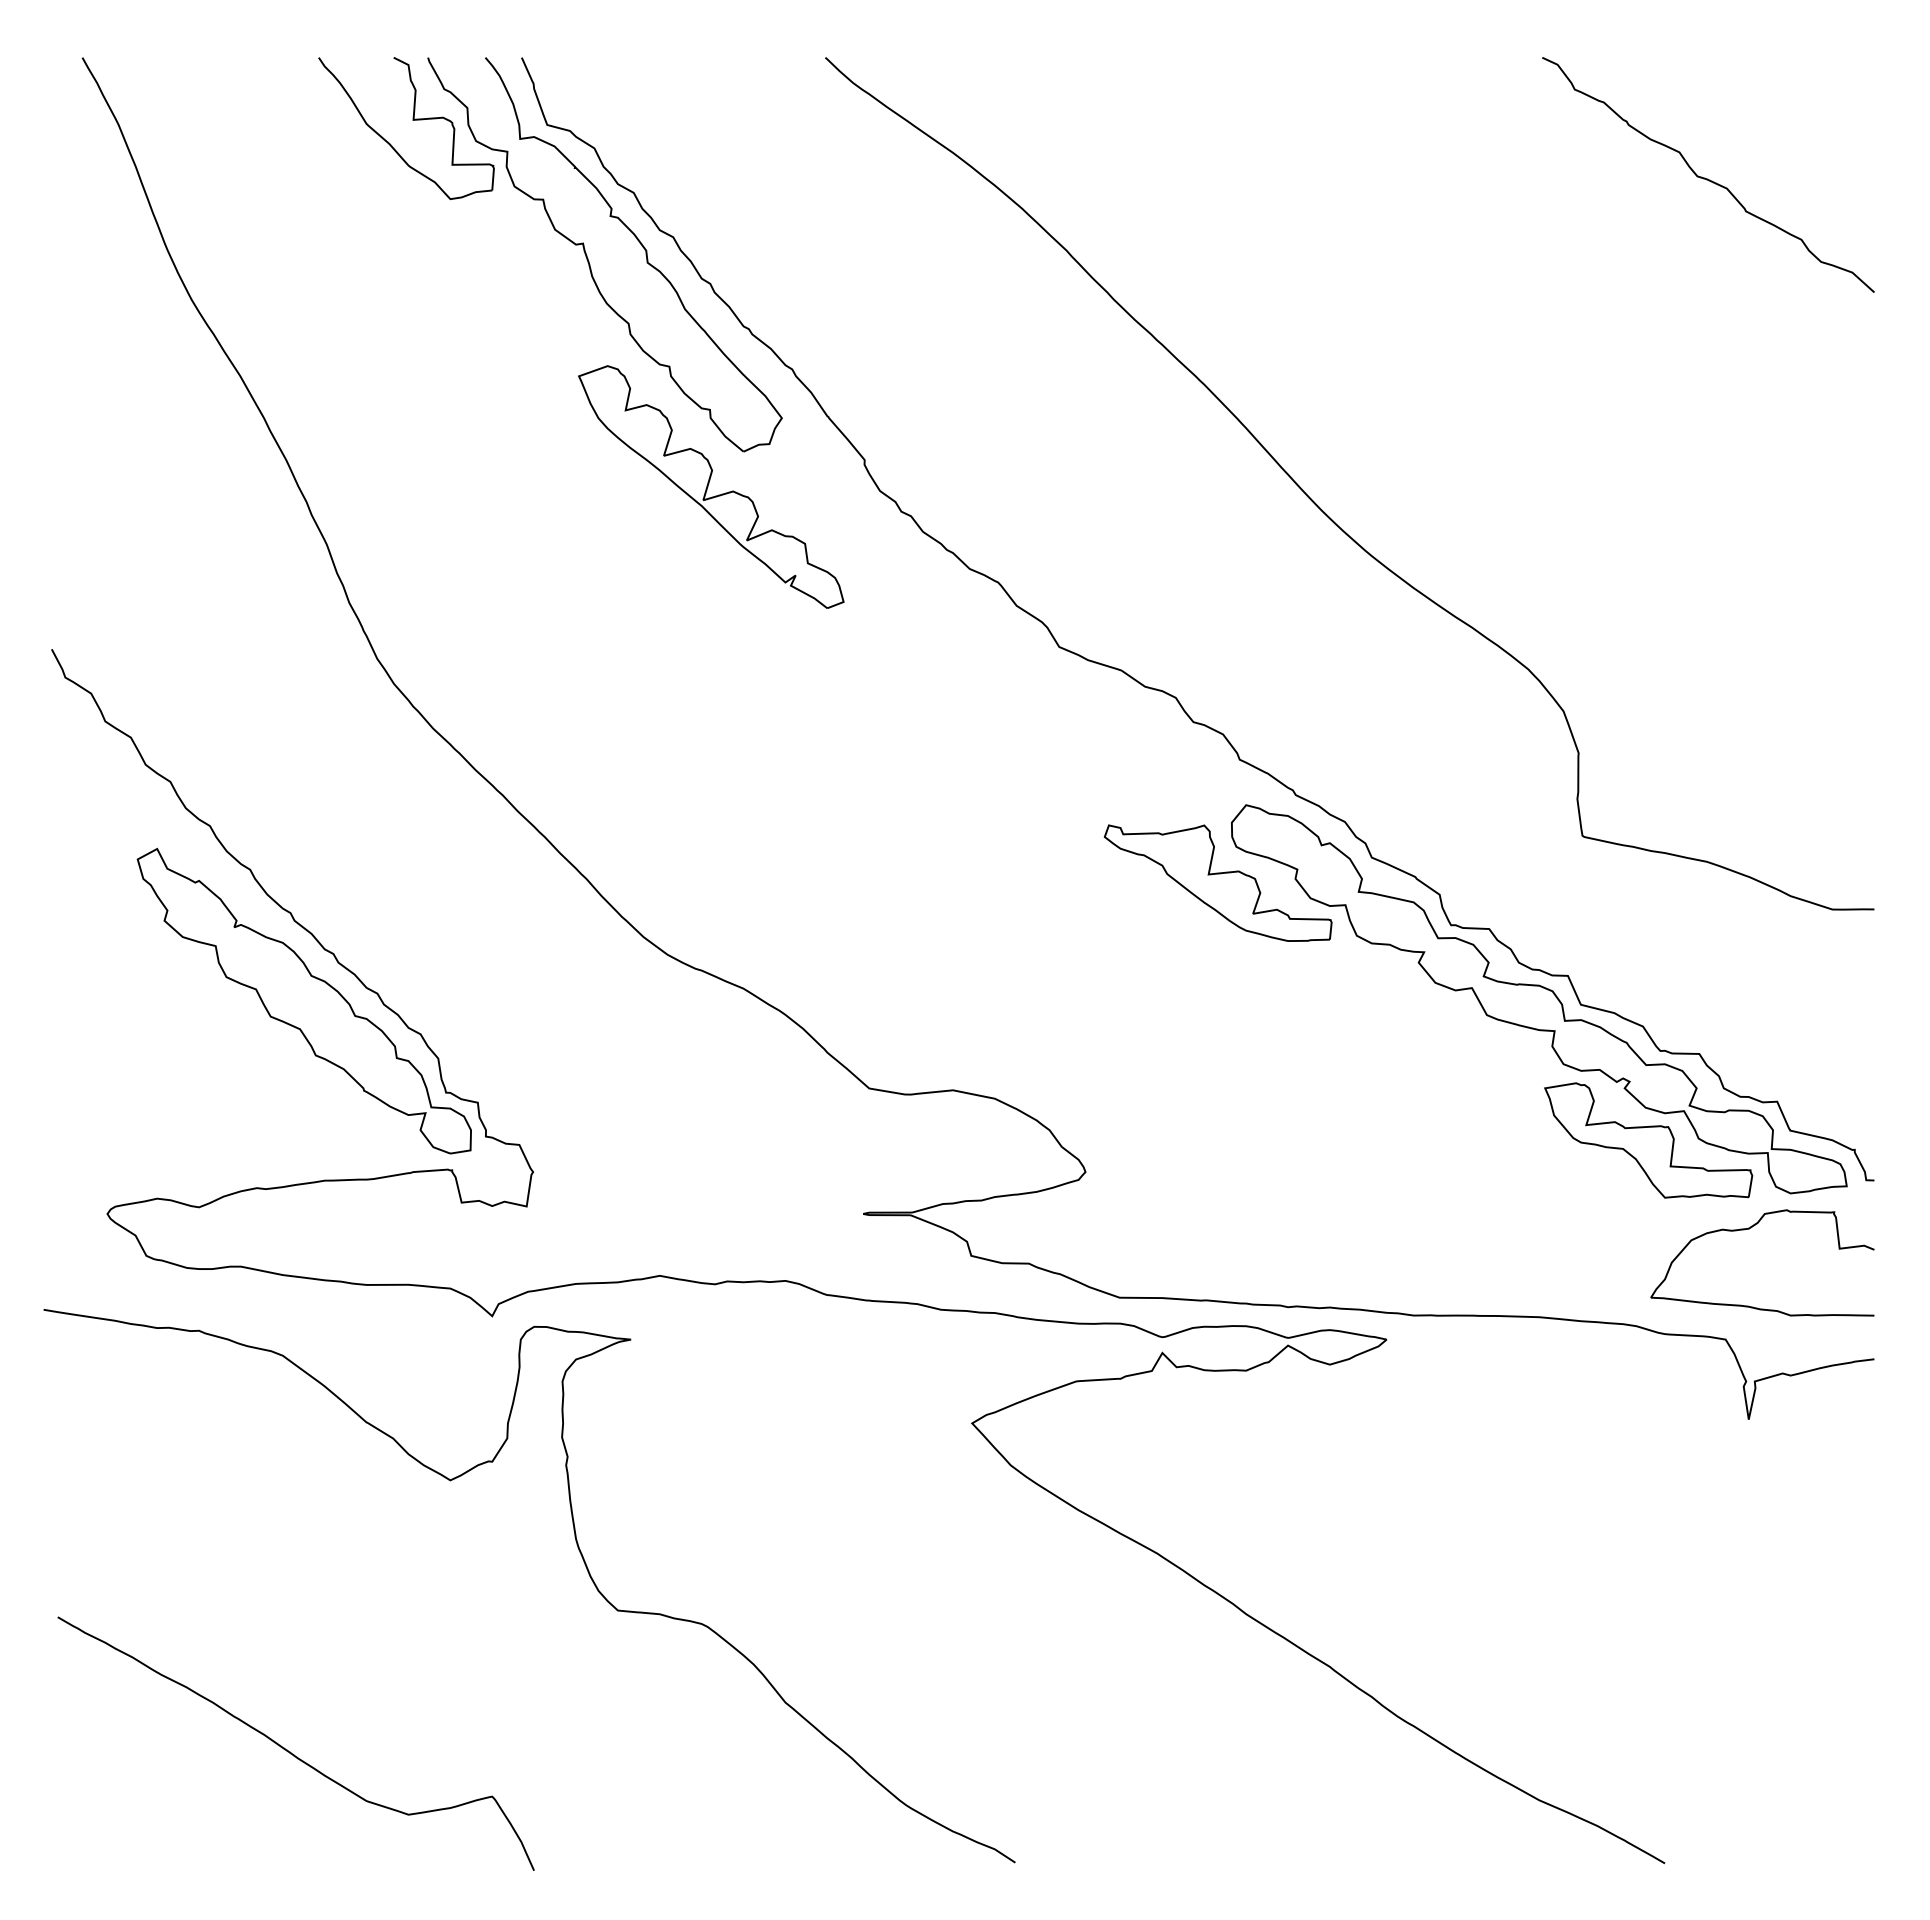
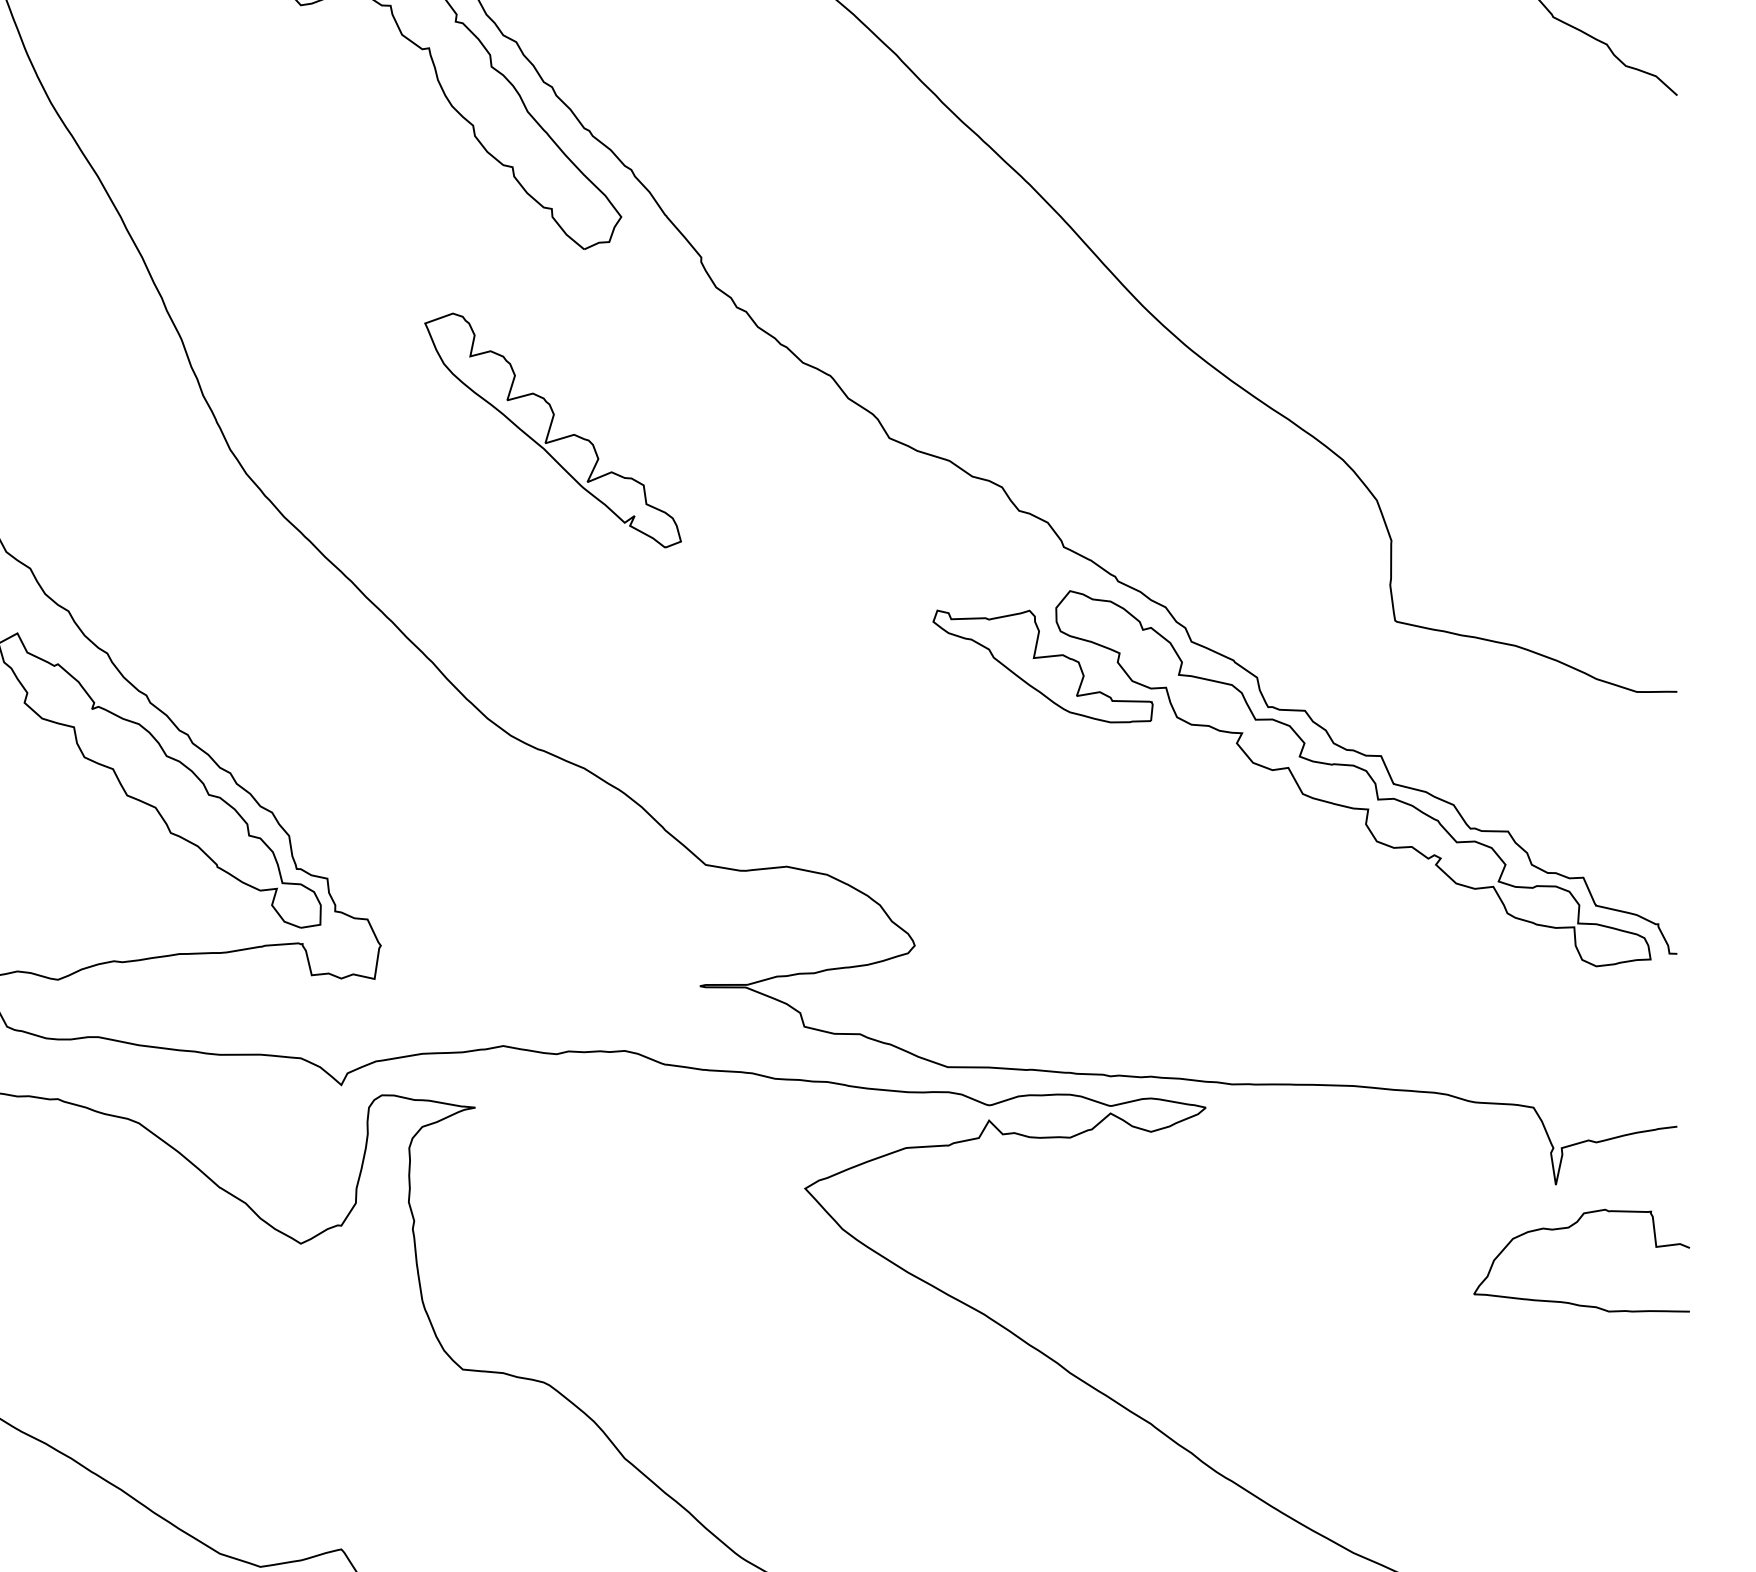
part: (711, 486) -> (553, 429), moved
part: (1648, 1140) -> (1458, 915), removed
curve: (1749, 1229) -> (1569, 1228), moved

